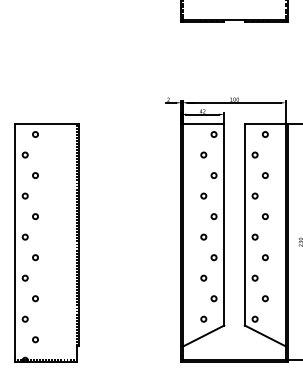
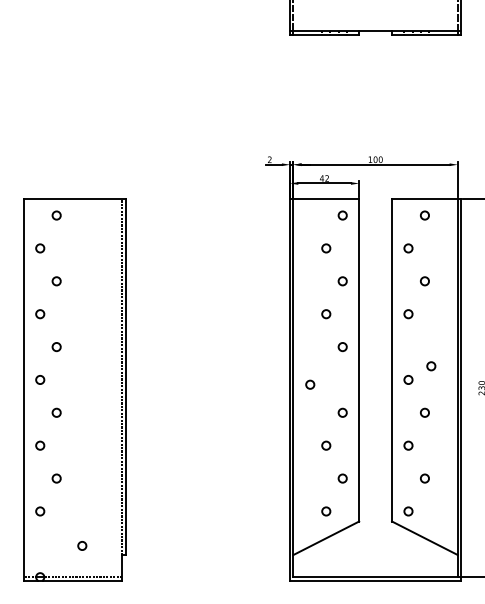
circle: (264, 216) -> (429, 366), moved
circle: (203, 236) -> (309, 383), moved
circle: (35, 339) -> (82, 545), moved

